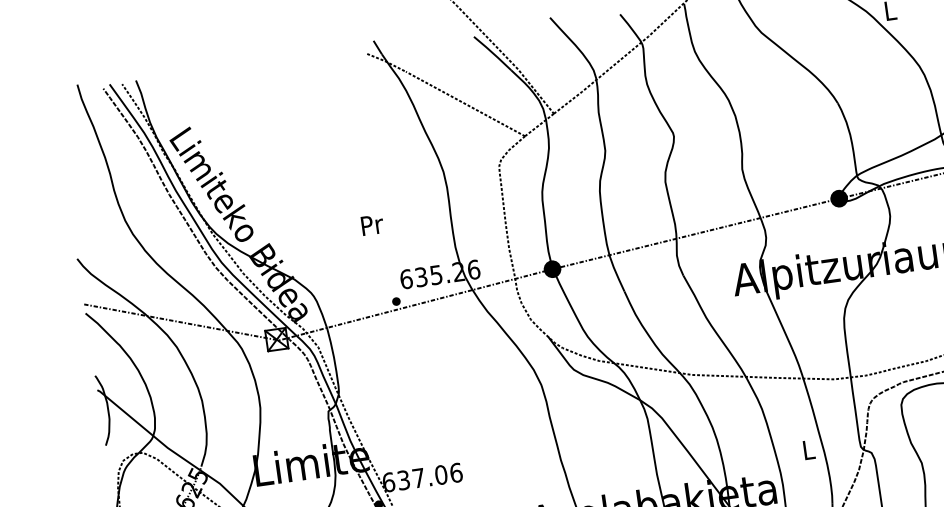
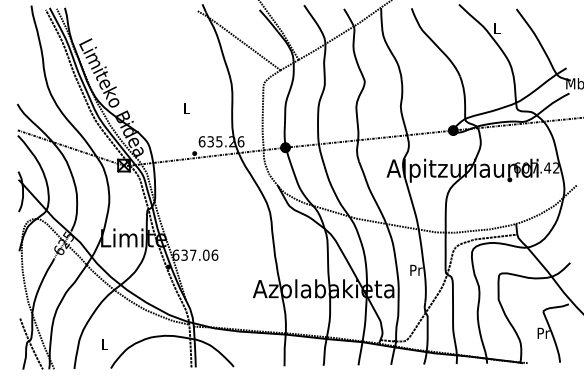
text: (372, 223) -> (187, 107), Pr -> L
text: (809, 448) -> (416, 269), L -> Pr

